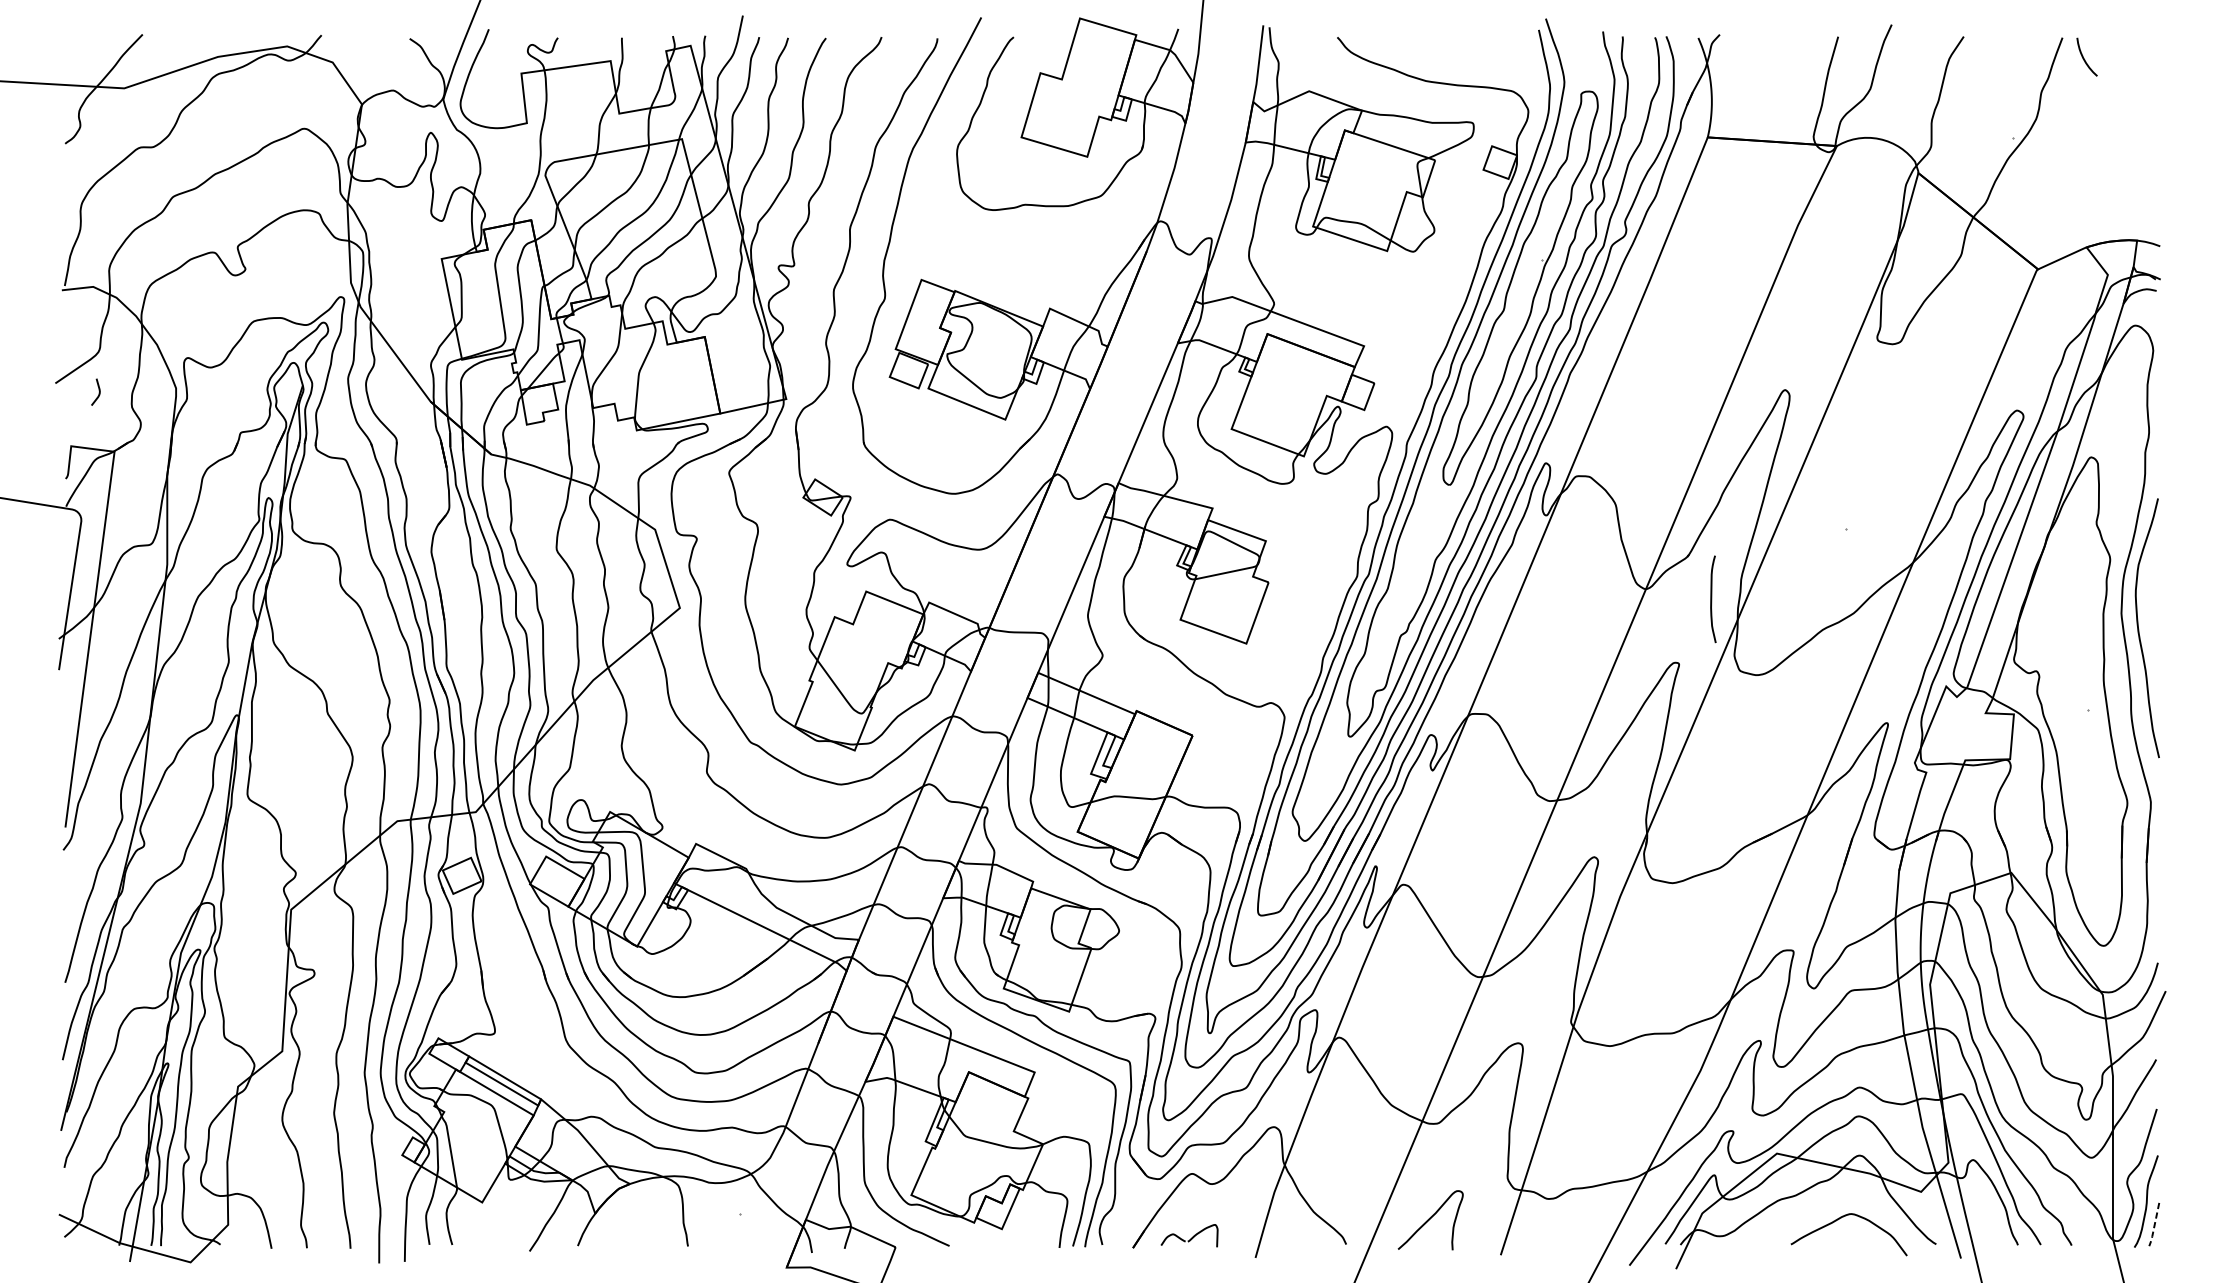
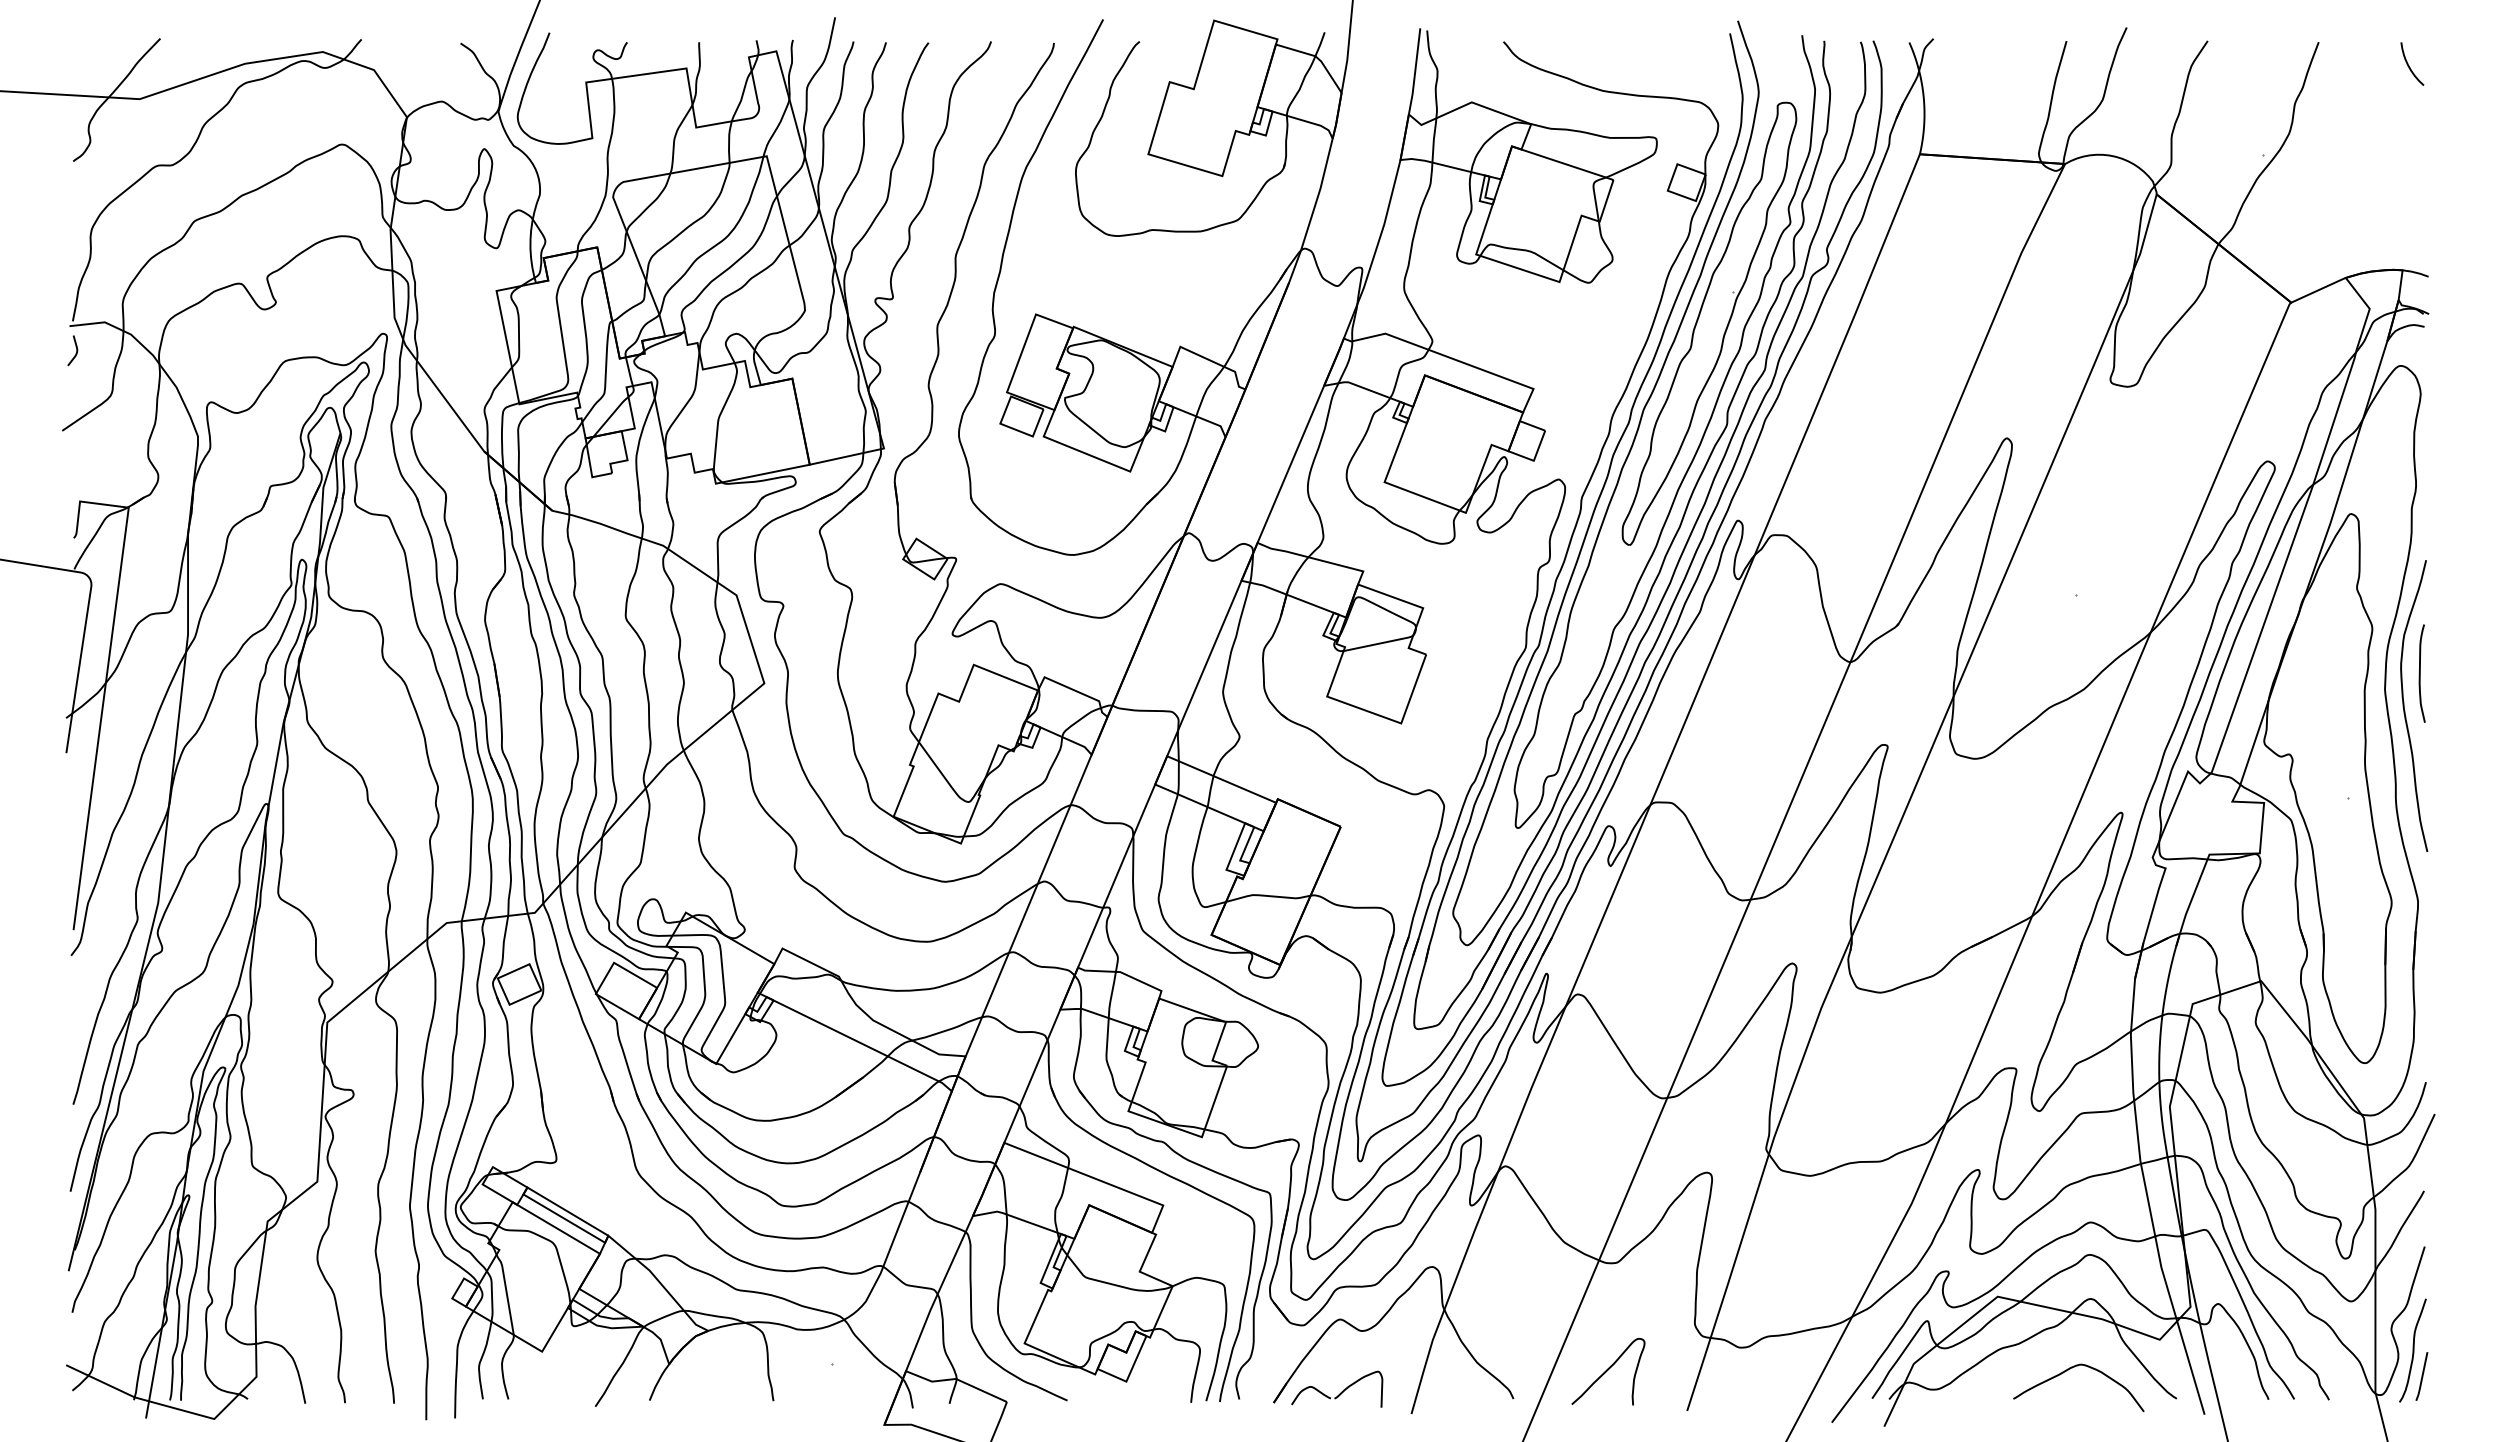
curve: (2084, 58) -> (2409, 65), moved
curve: (99, 391) -> (76, 350), moved
curve: (1711, 599) -> (2420, 673), moved
line: (2154, 1226) -> (2422, 1378), dashed -> solid
part: (1189, 1235) -> (1337, 1388), size x1.43

